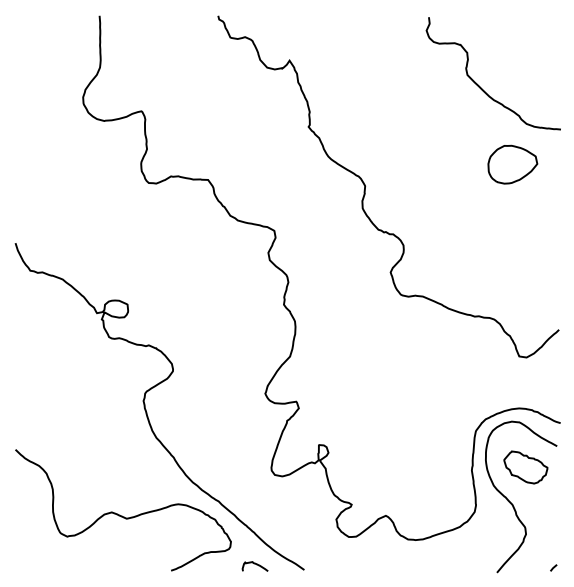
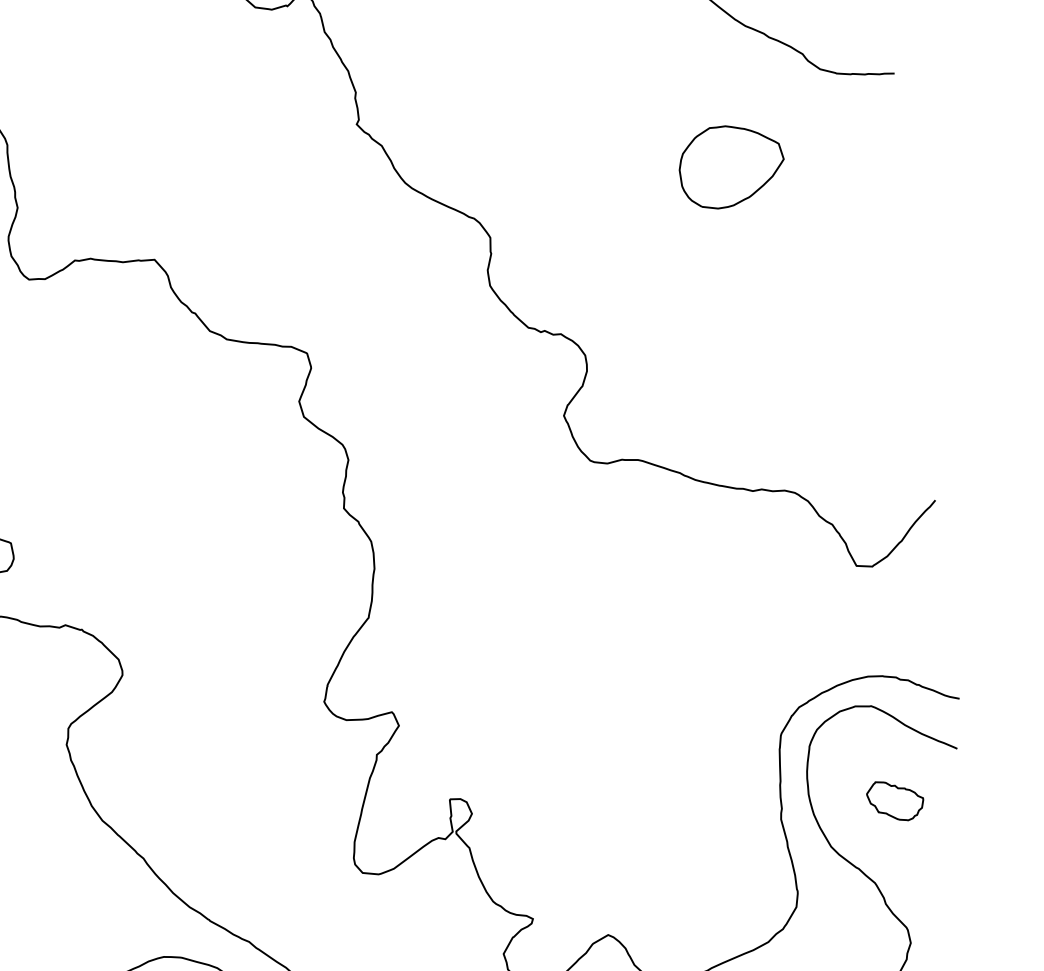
part: (512, 164) -> (731, 165), moved
part: (525, 467) -> (894, 800), size x0.6

